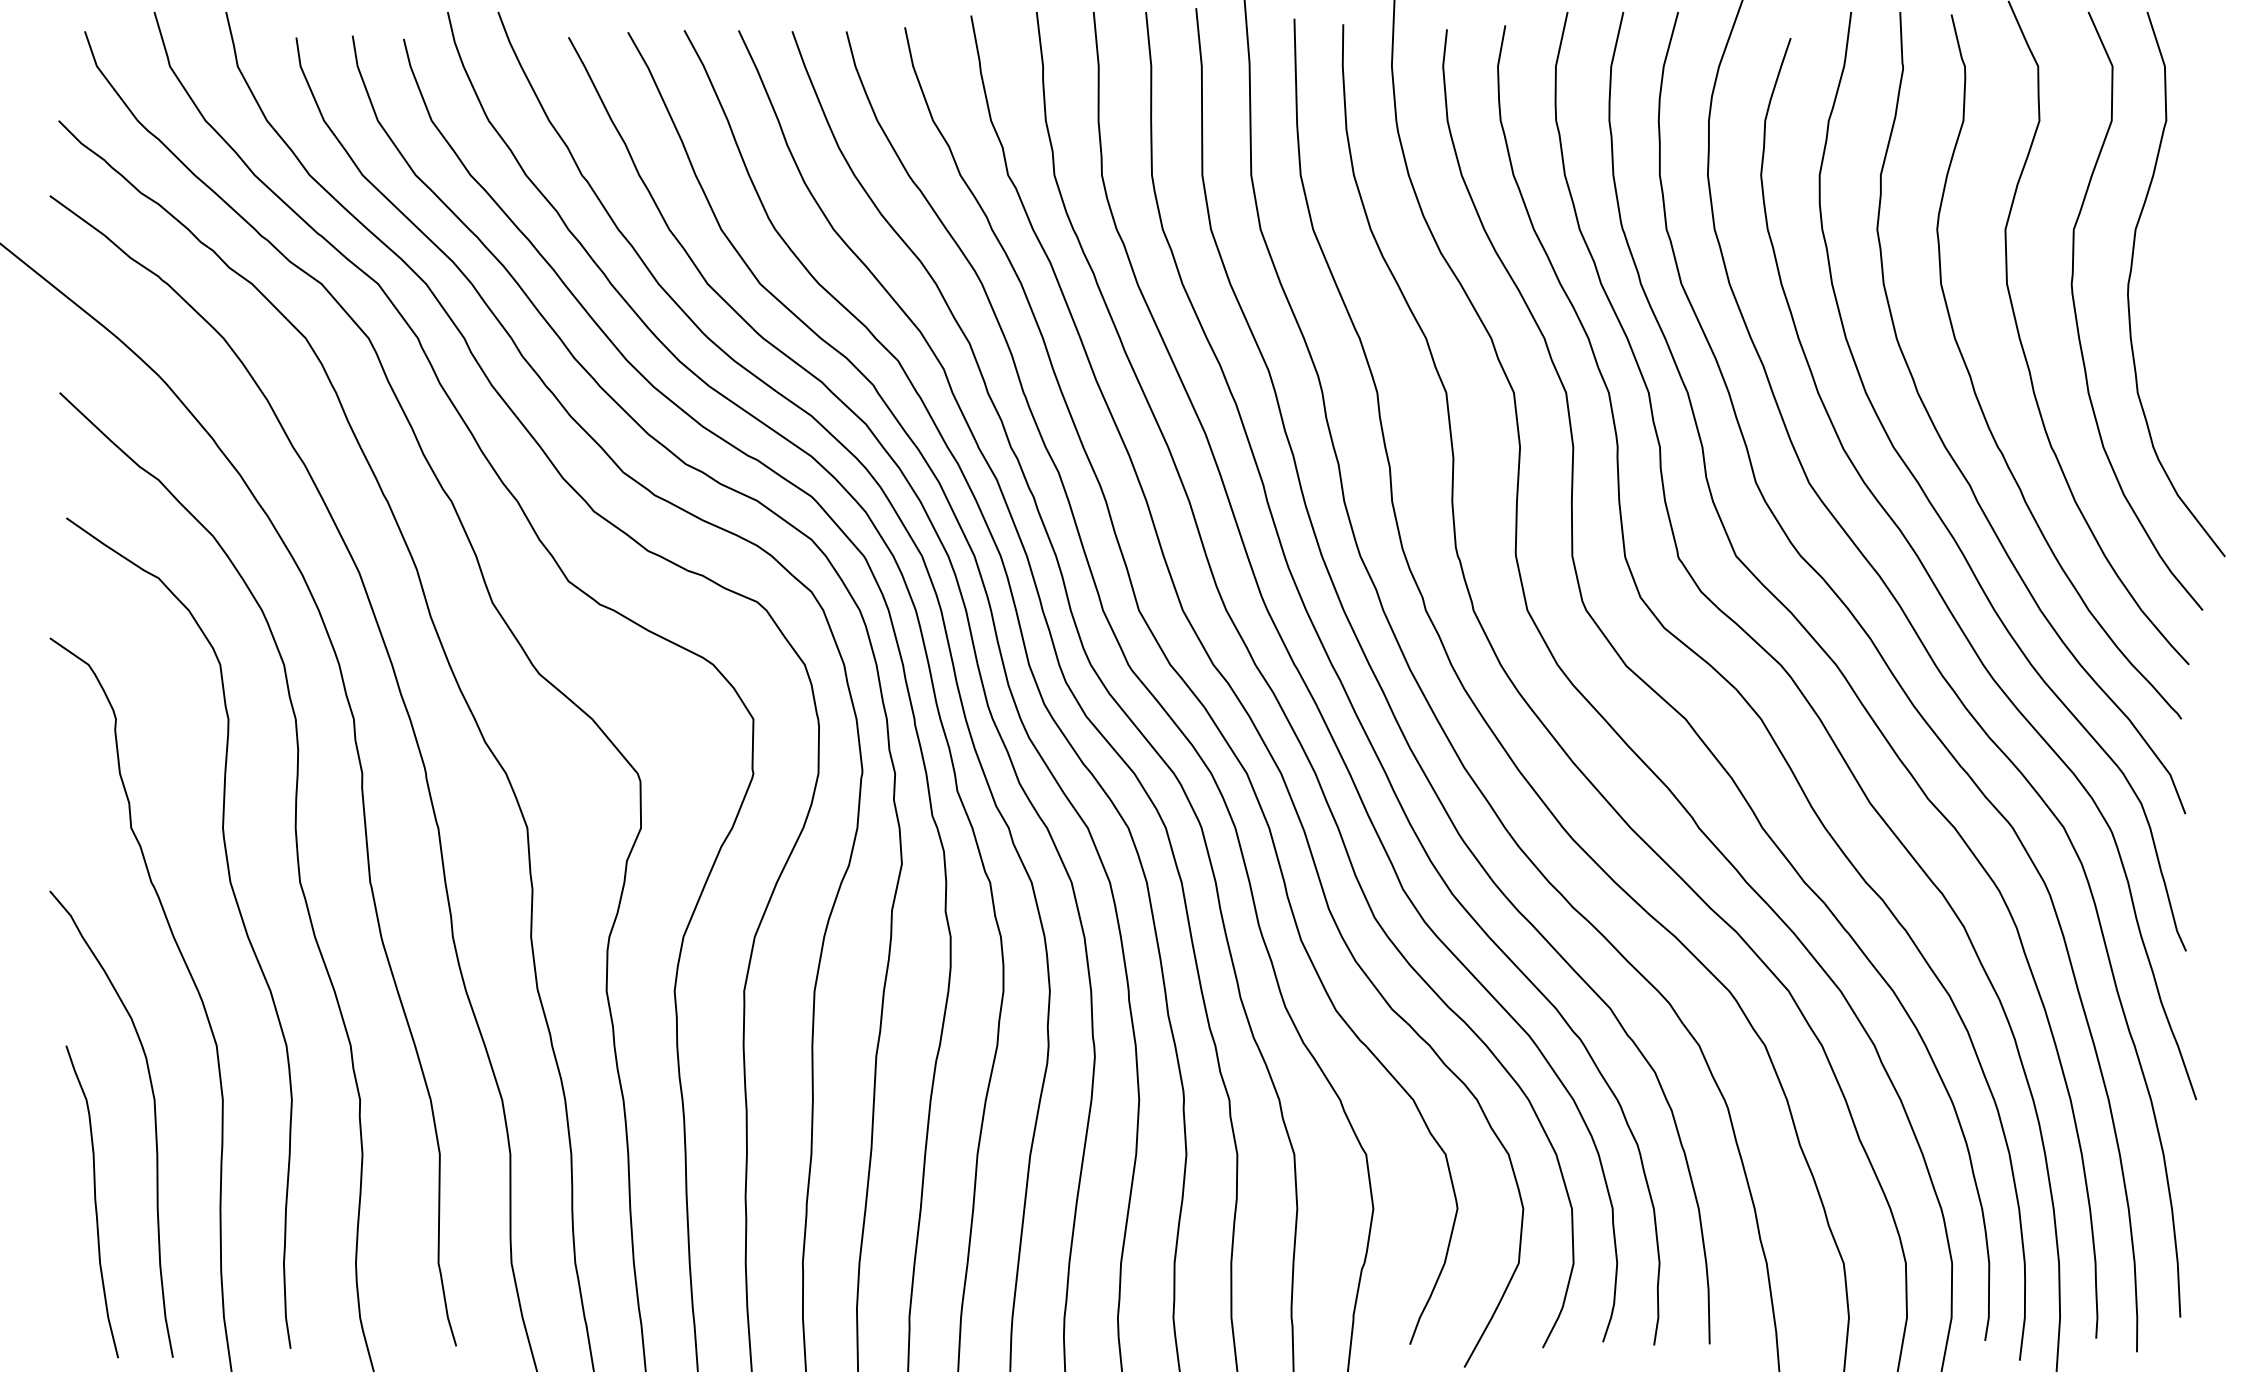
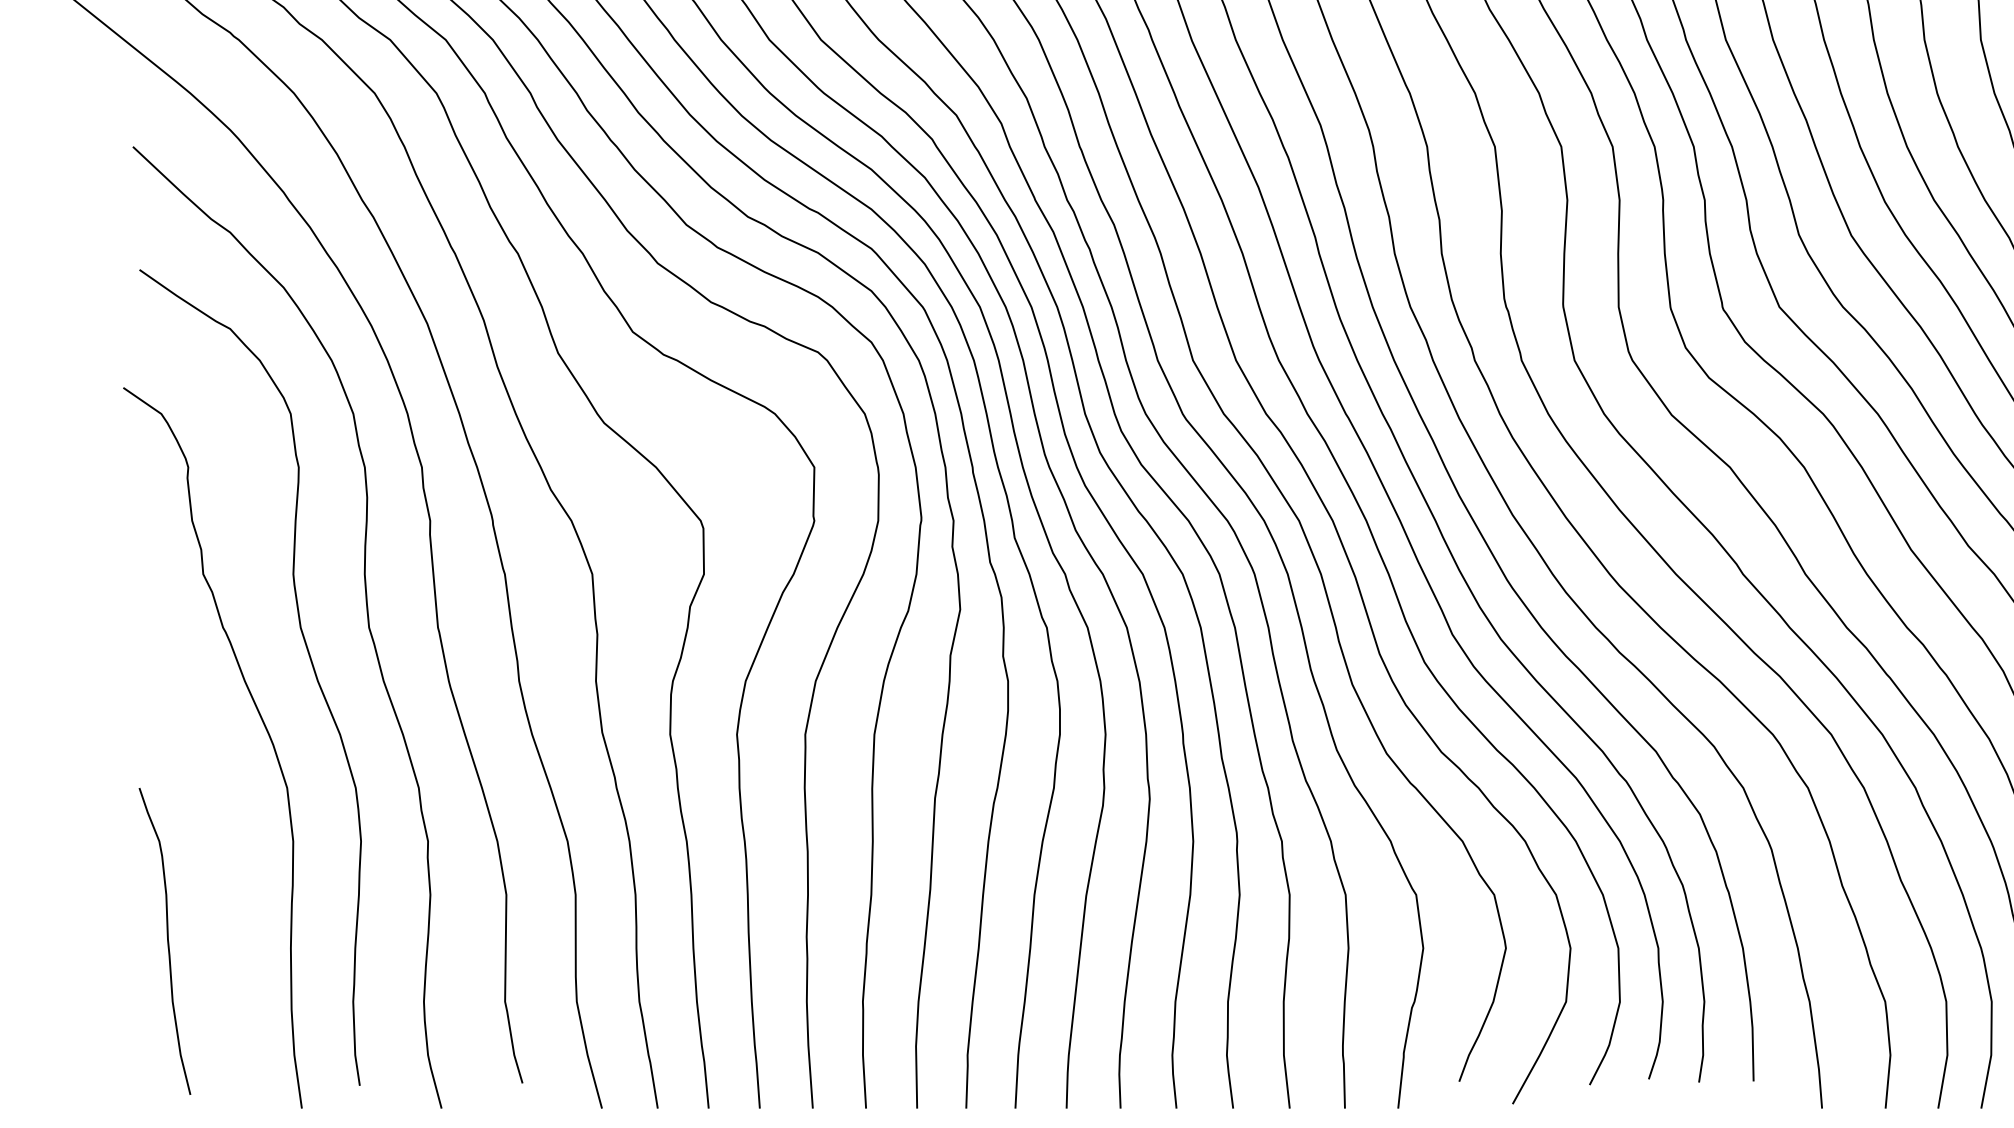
curve: (154, 1123) -> (226, 864), removed

